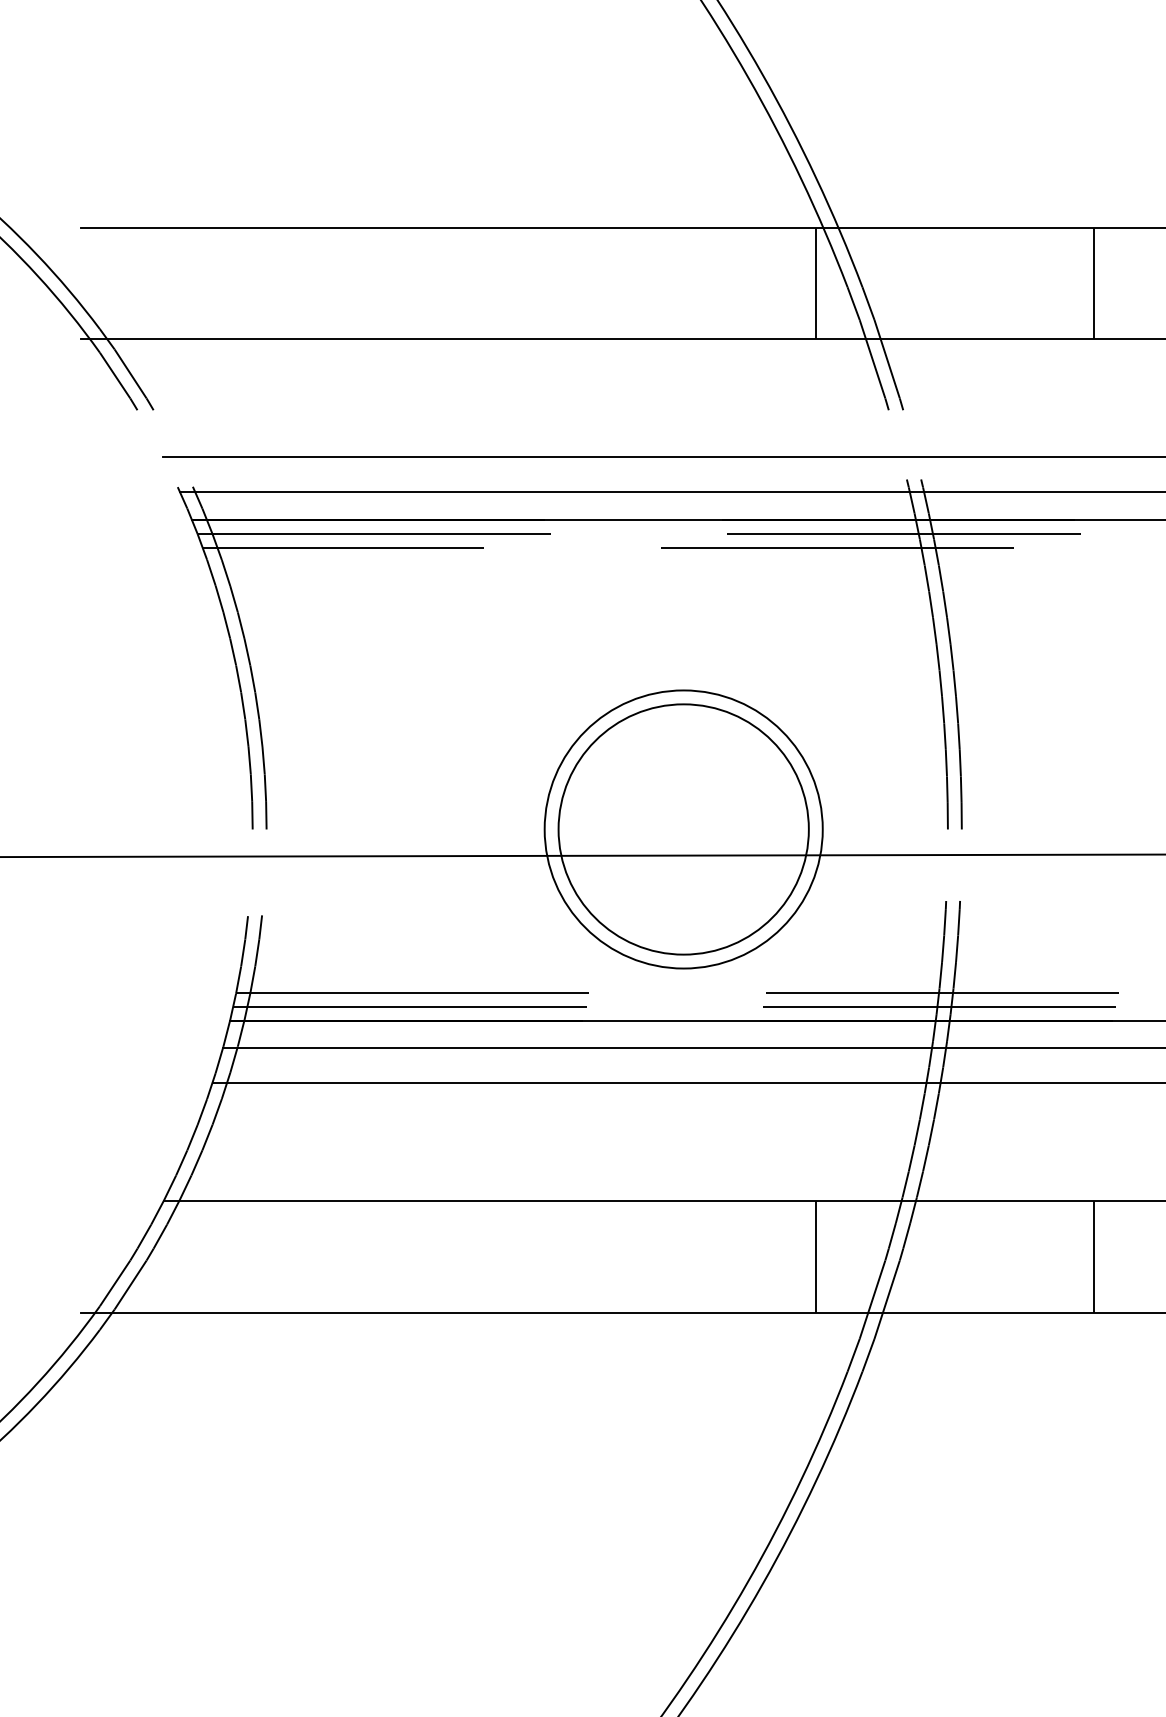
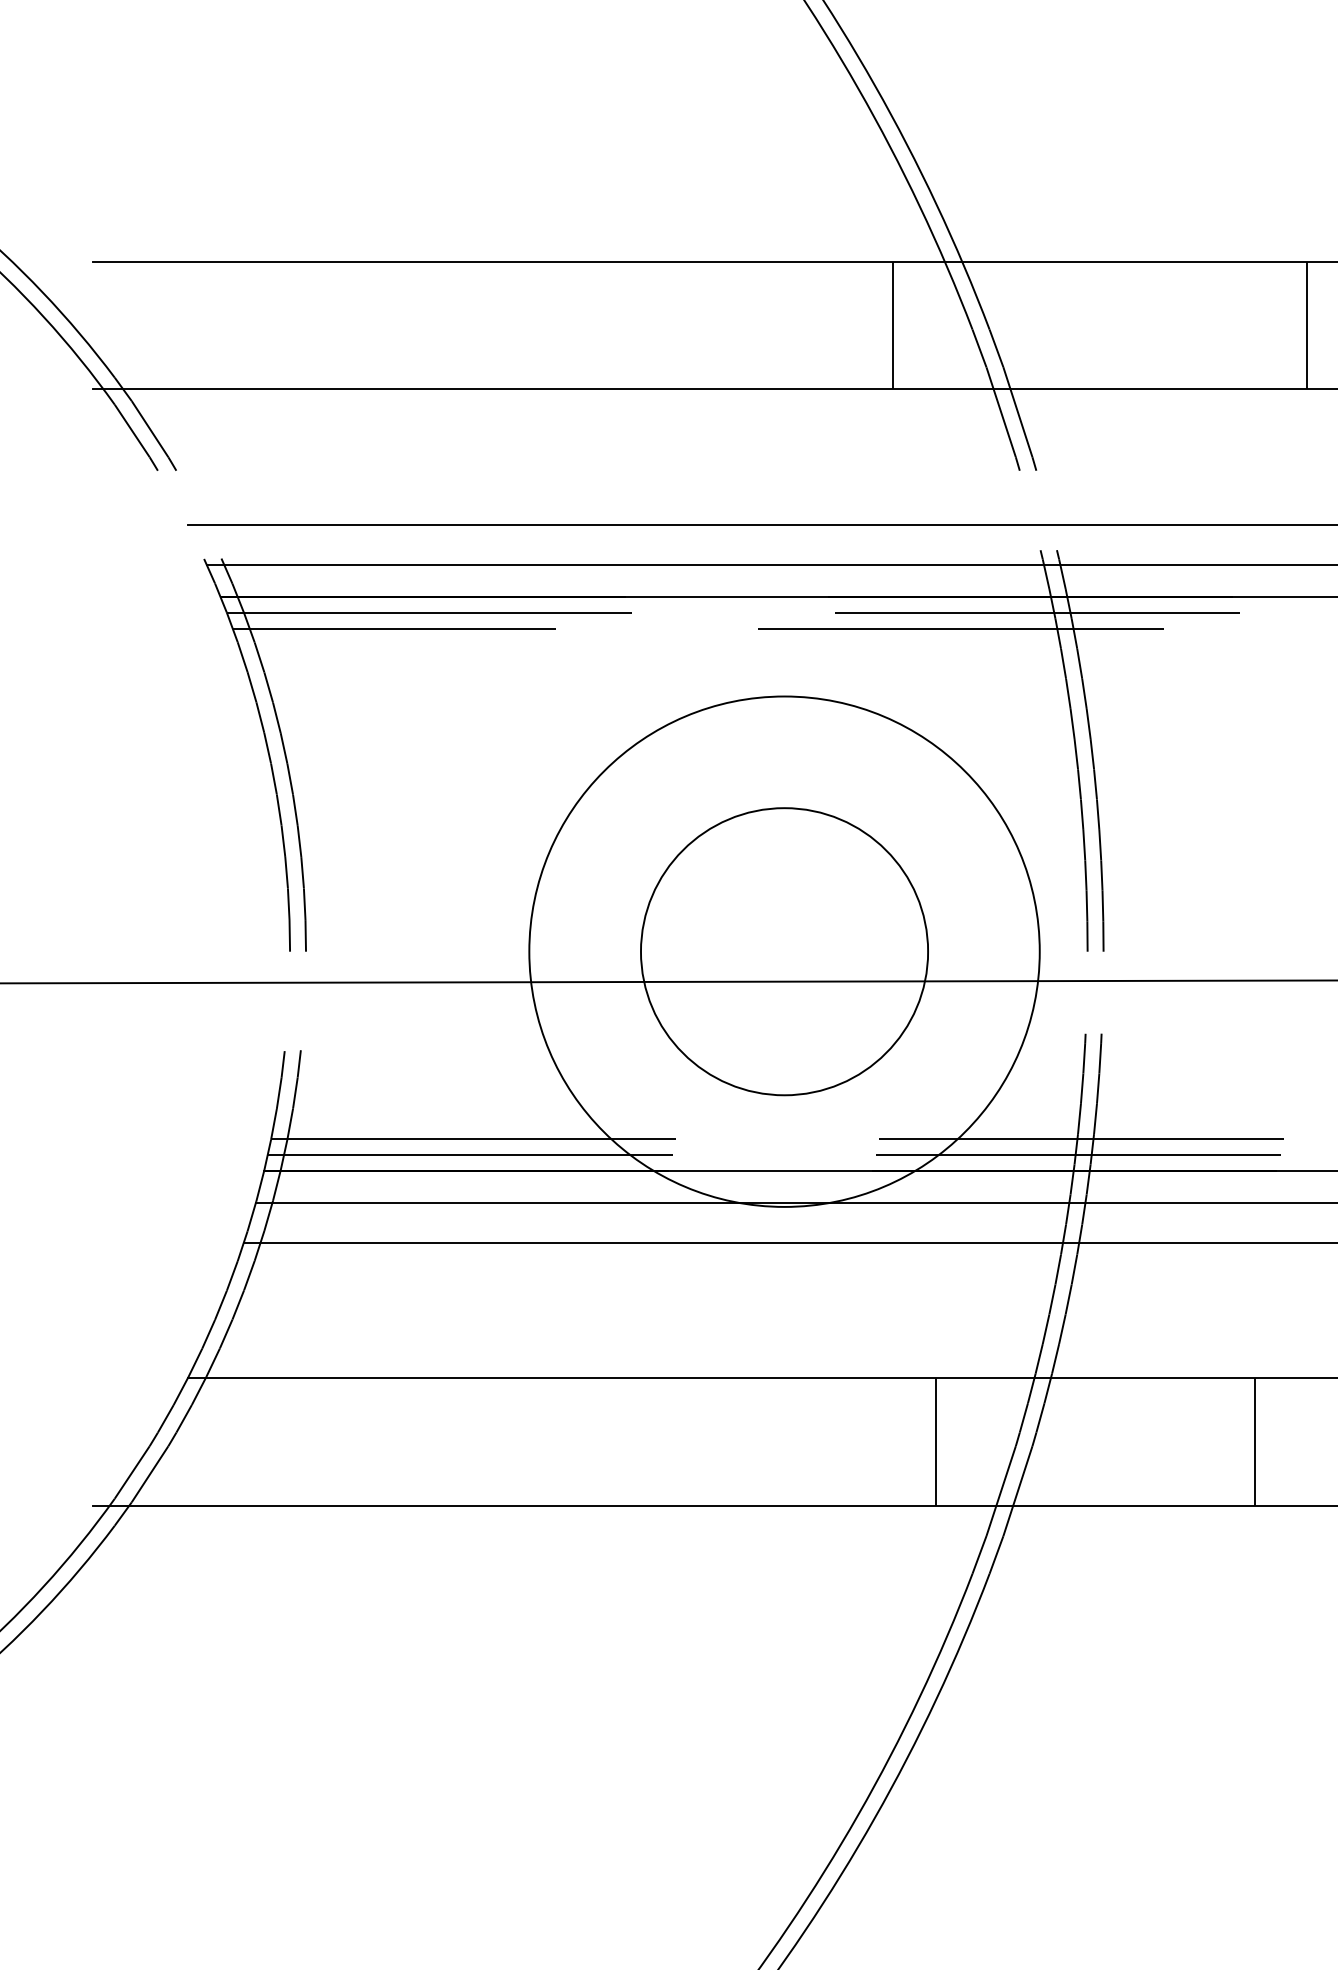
line: (815, 283) -> (892, 325), moved
line: (1093, 283) -> (1306, 325), moved
circle: (683, 829) -> (784, 951), size x1.6

